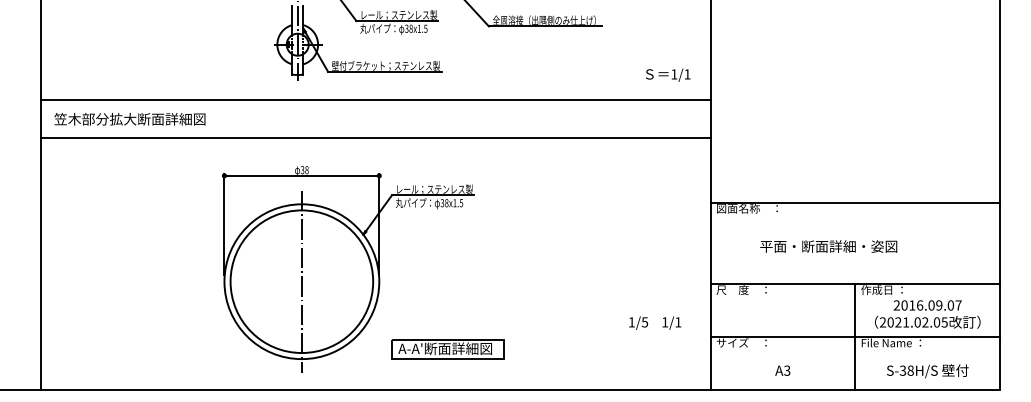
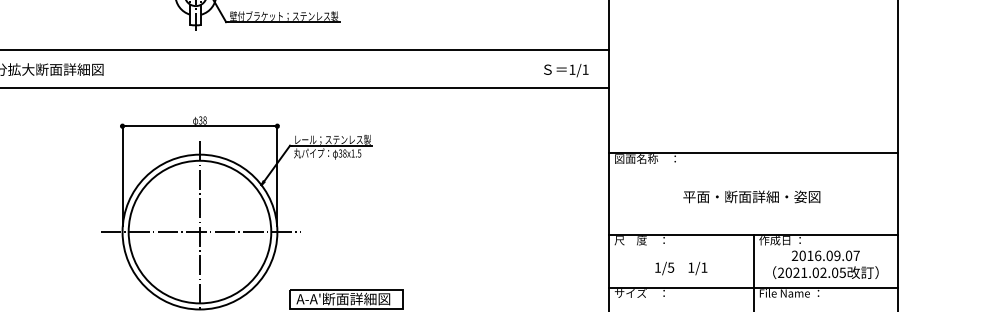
text: (668, 74) -> (566, 69), moved
text: (828, 246) -> (751, 196), moved
line: (302, 281) -> (200, 231), added
text: (655, 322) -> (681, 267), moved

